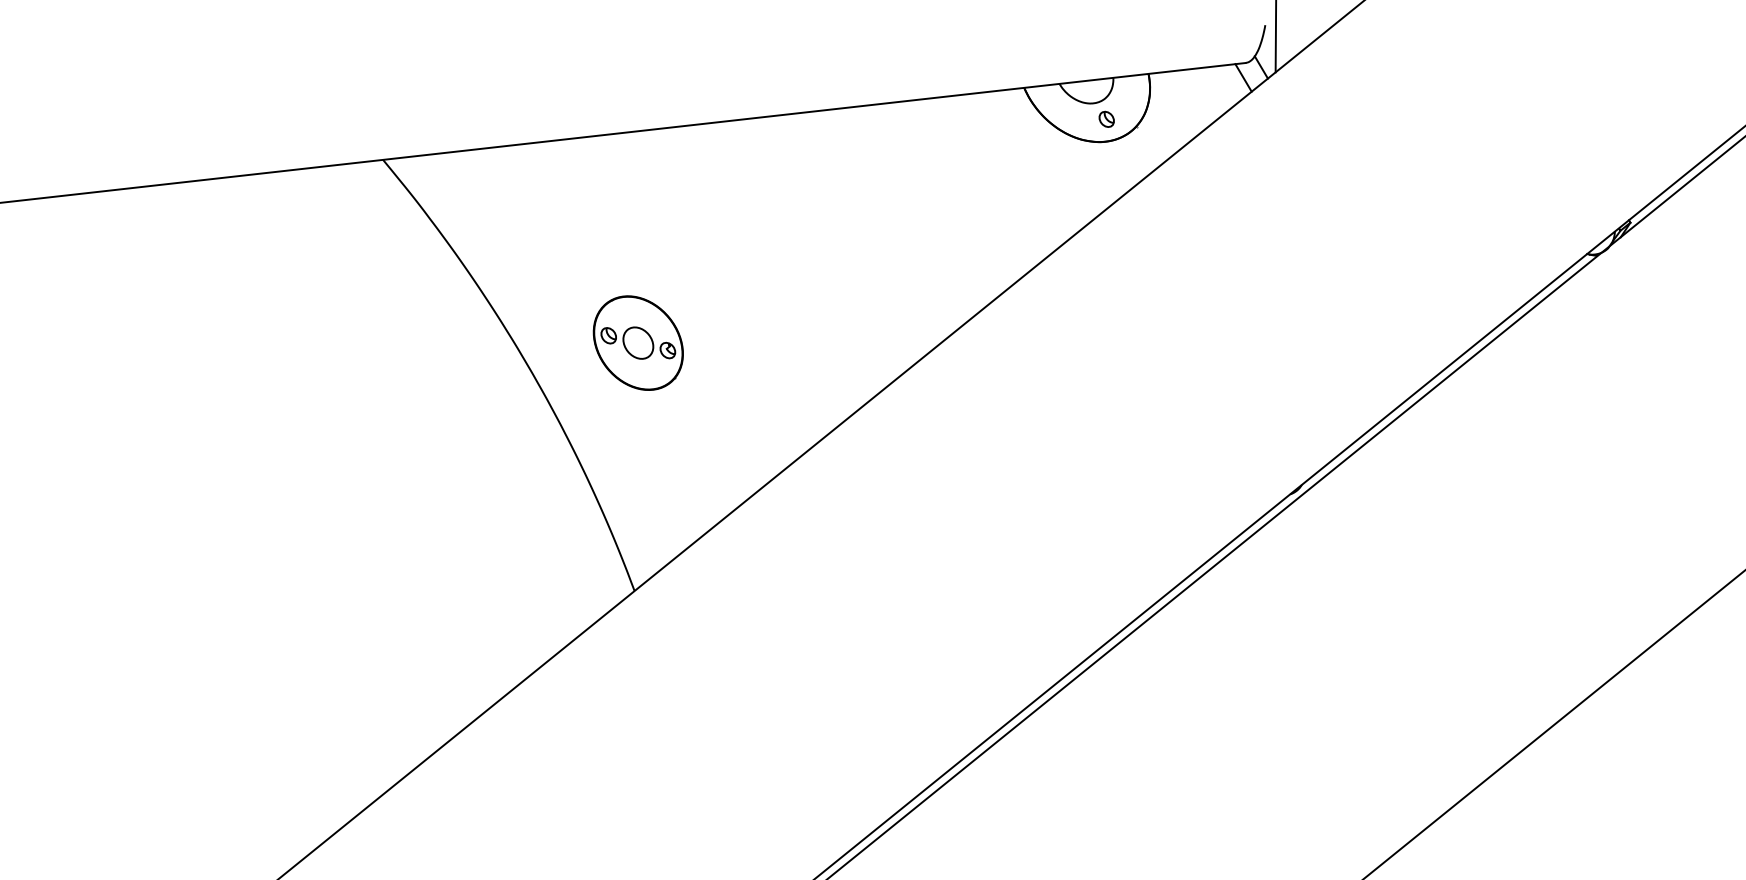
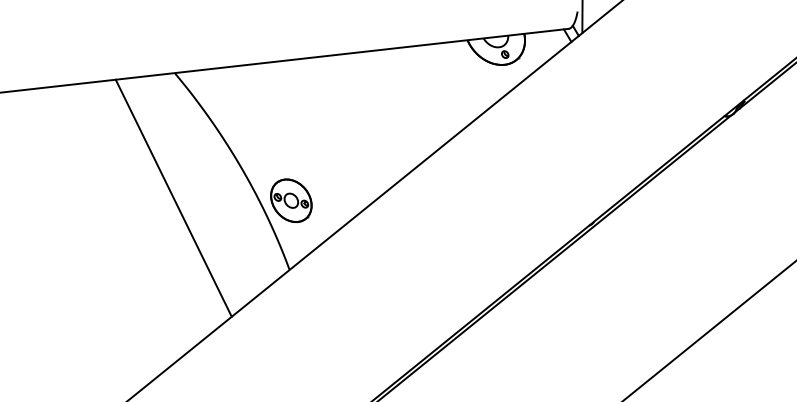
part: (638, 342) -> (291, 200), moved
line: (380, 432) -> (173, 197), added

